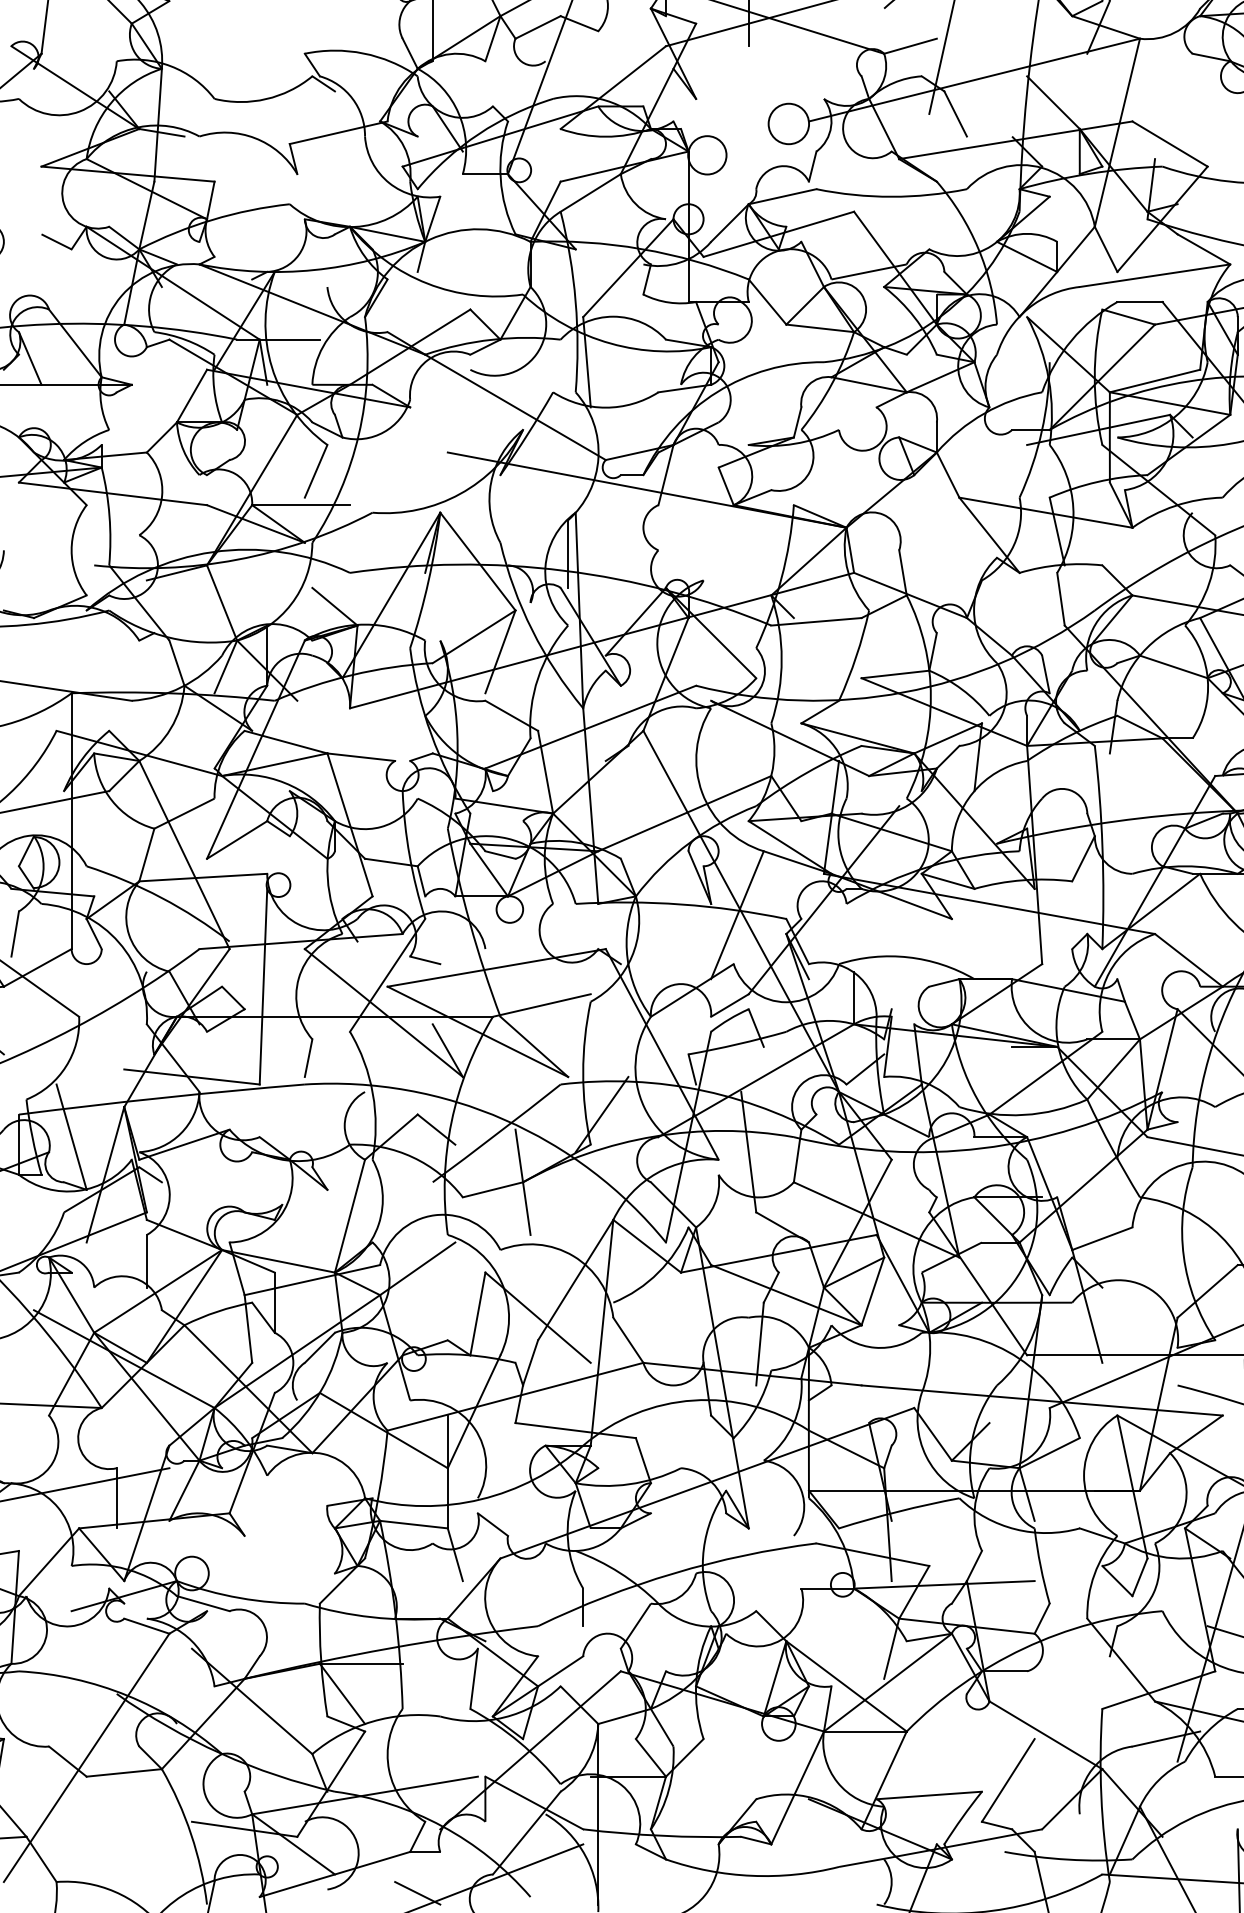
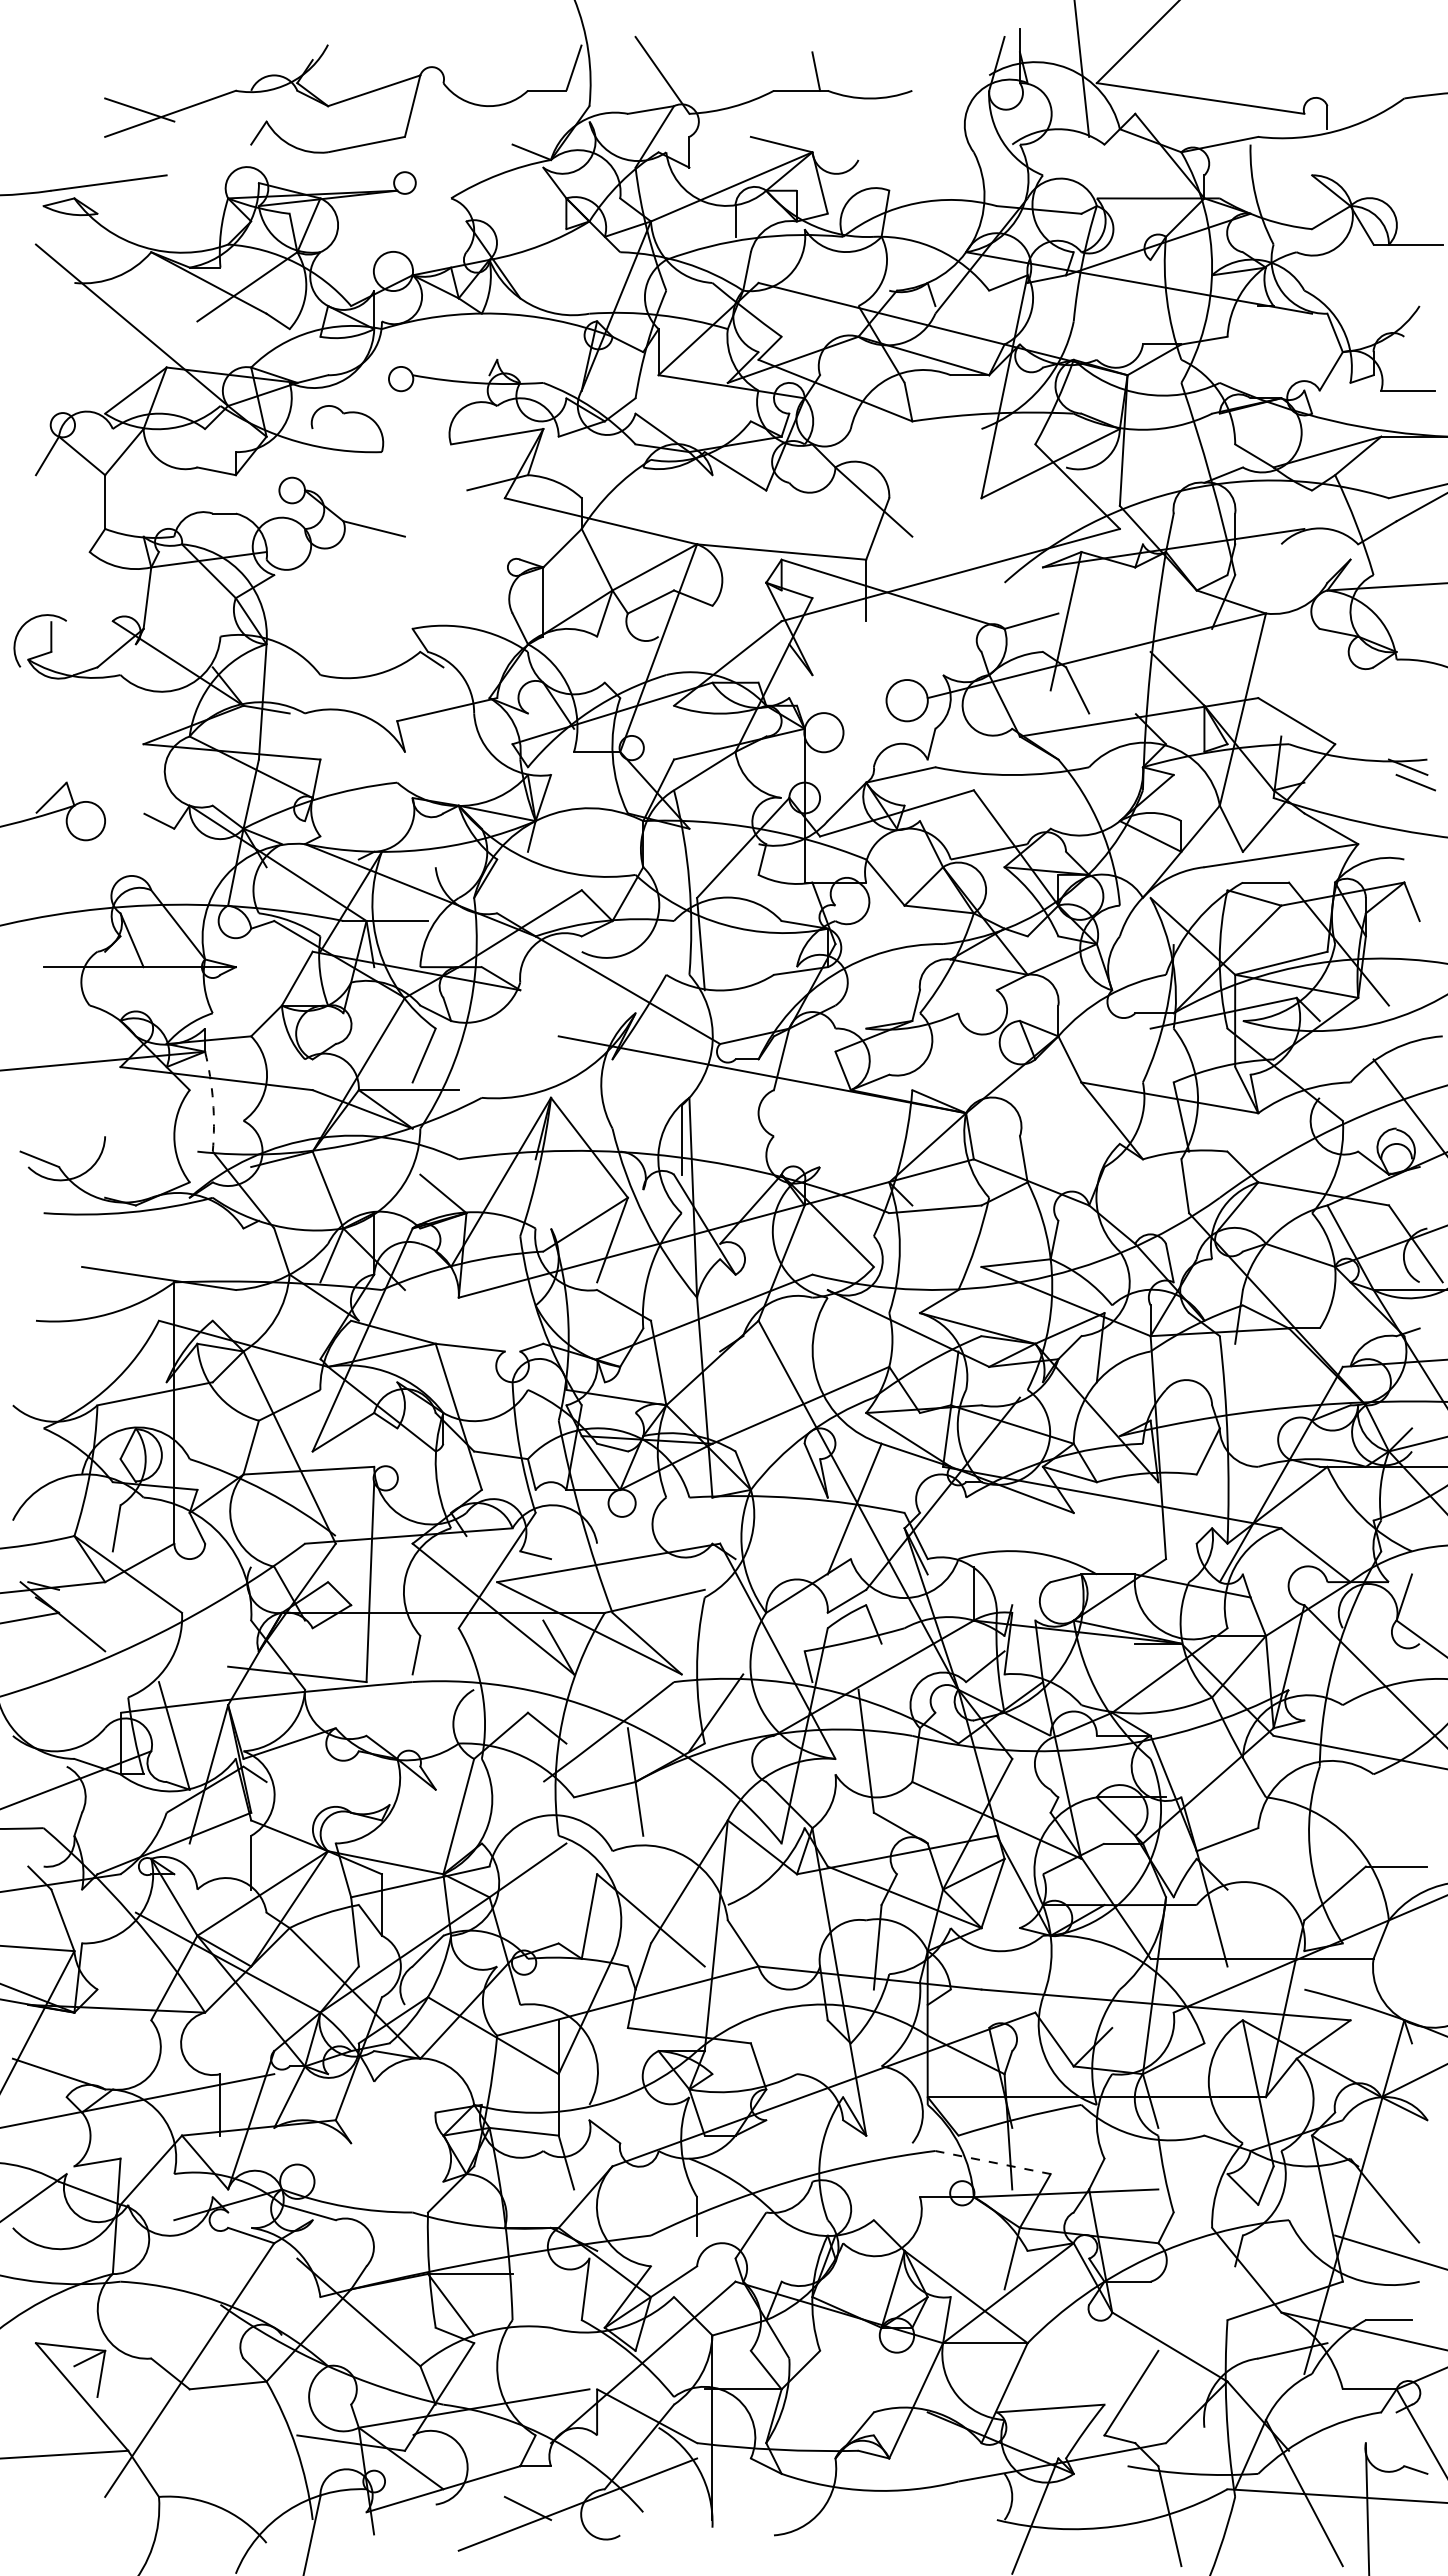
arc: (109, 516) -> (213, 1101), solid -> dashed
line: (873, 1554) -> (993, 2162), solid -> dashed

